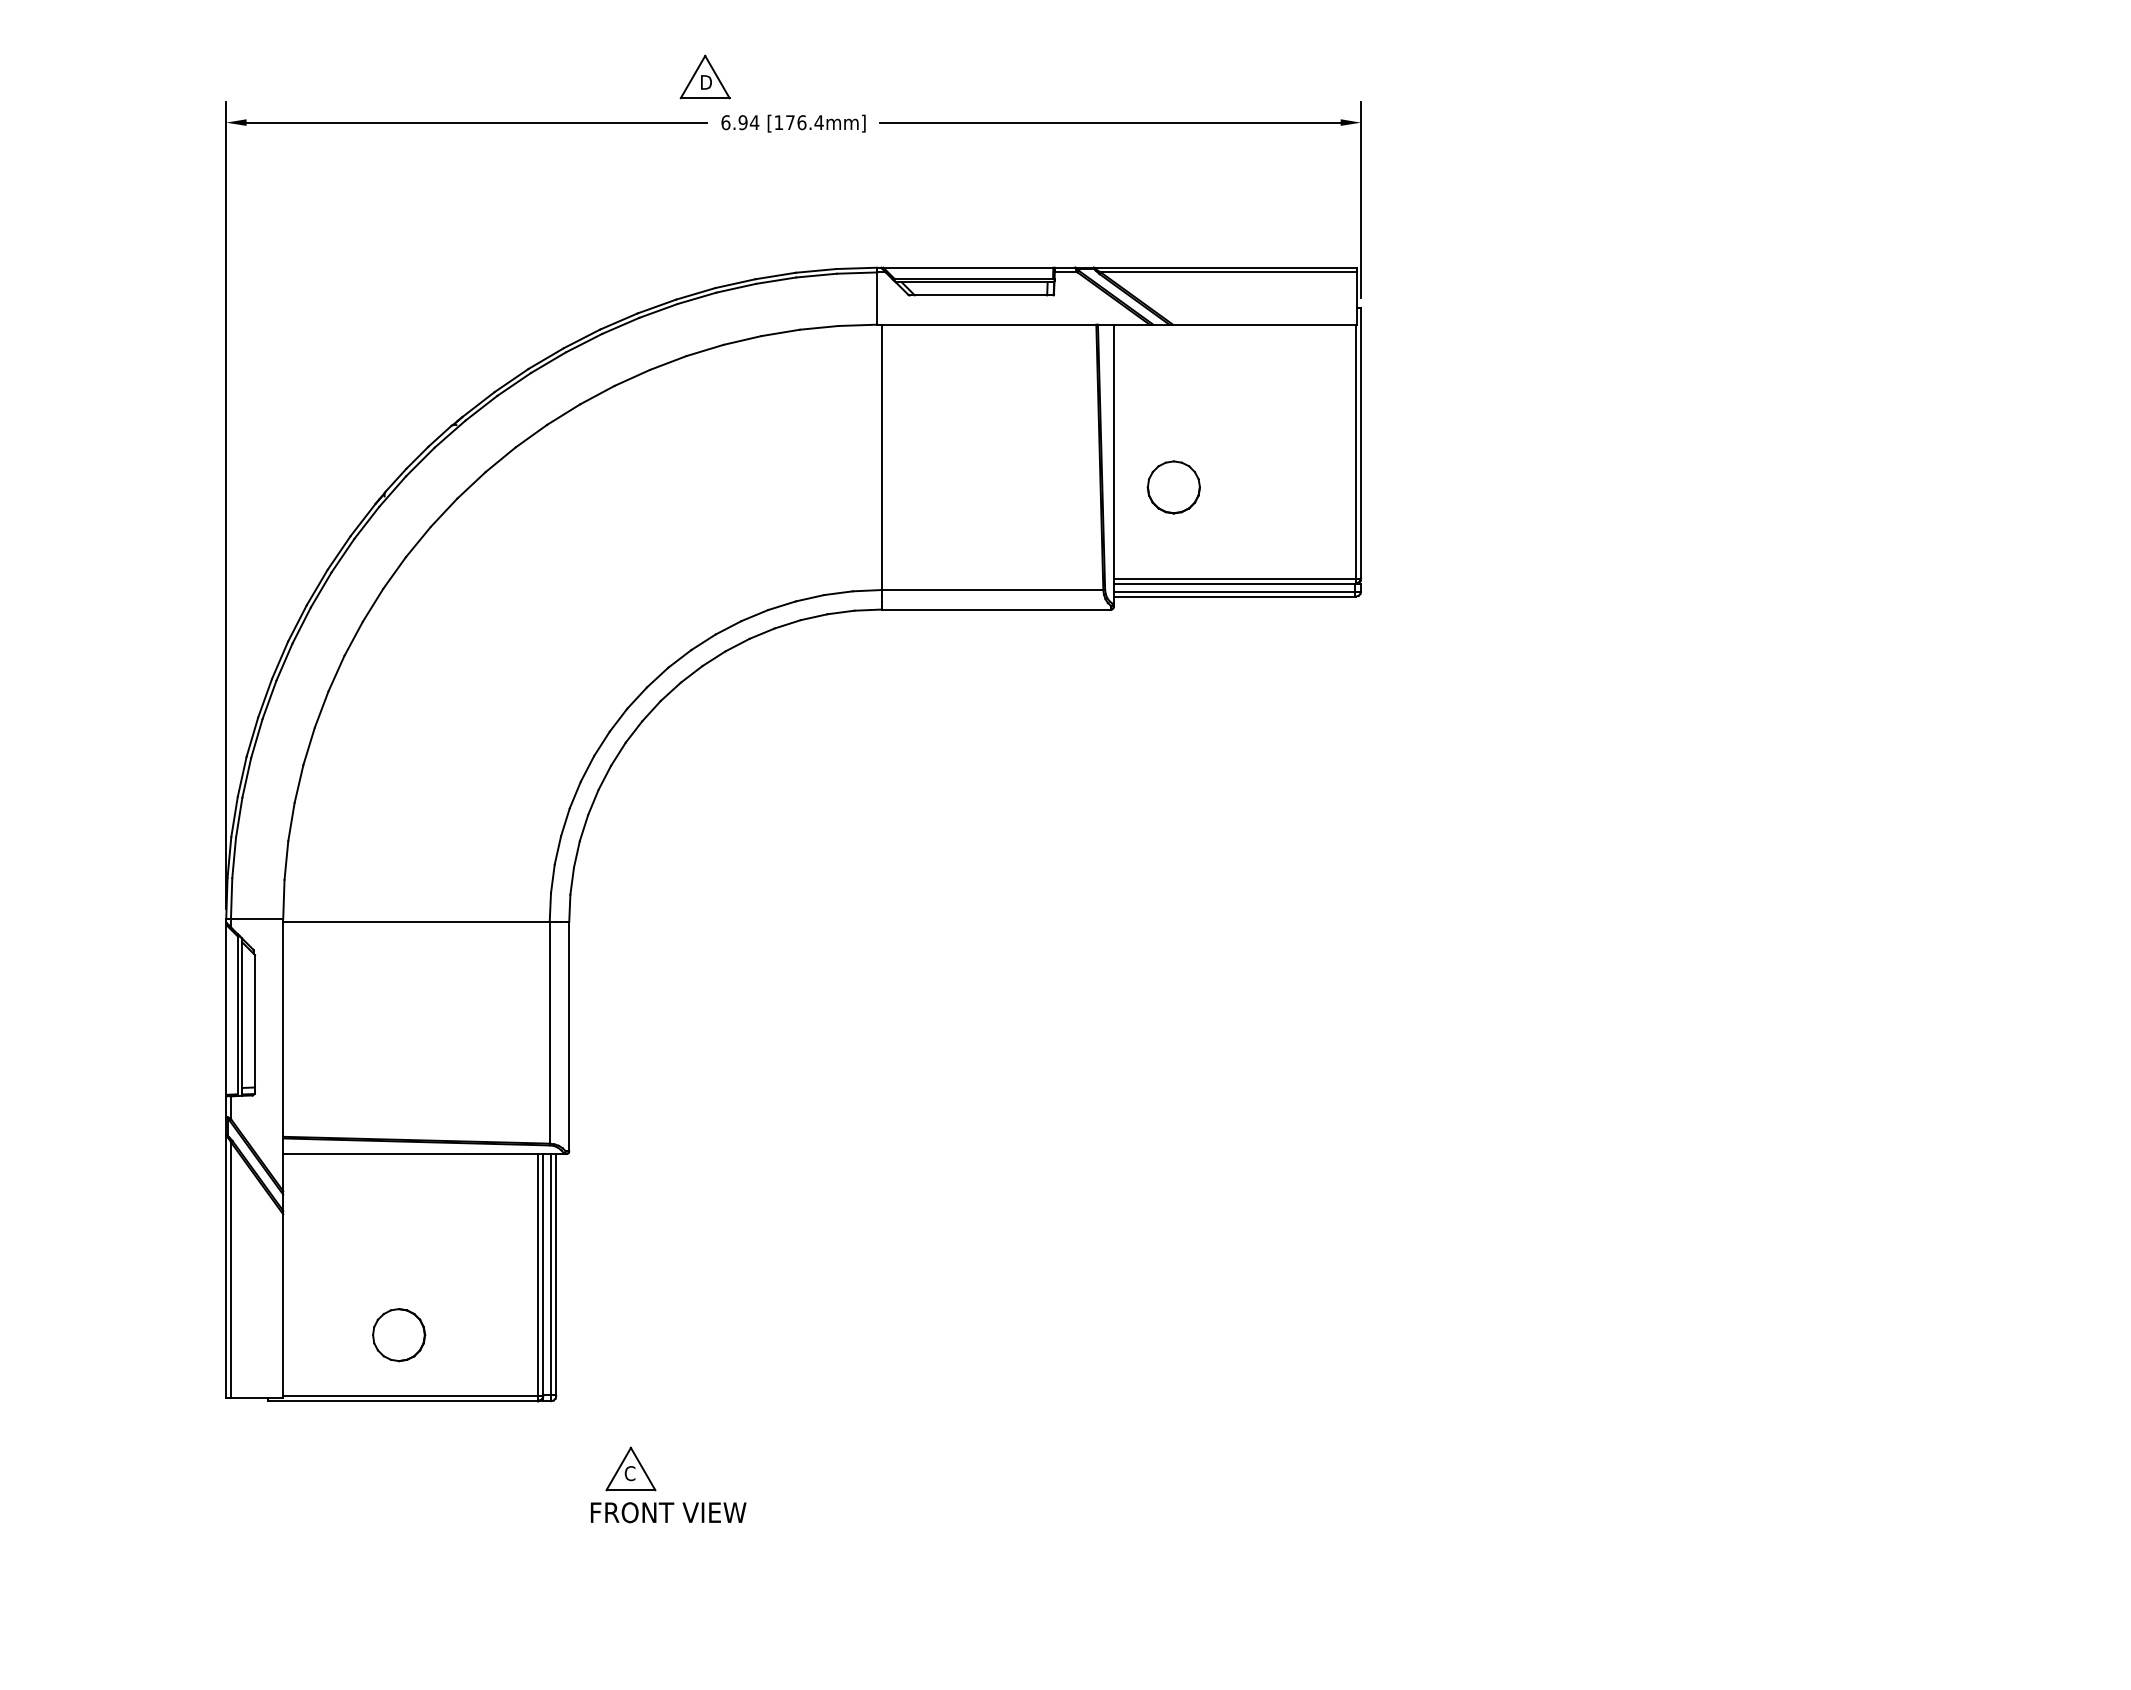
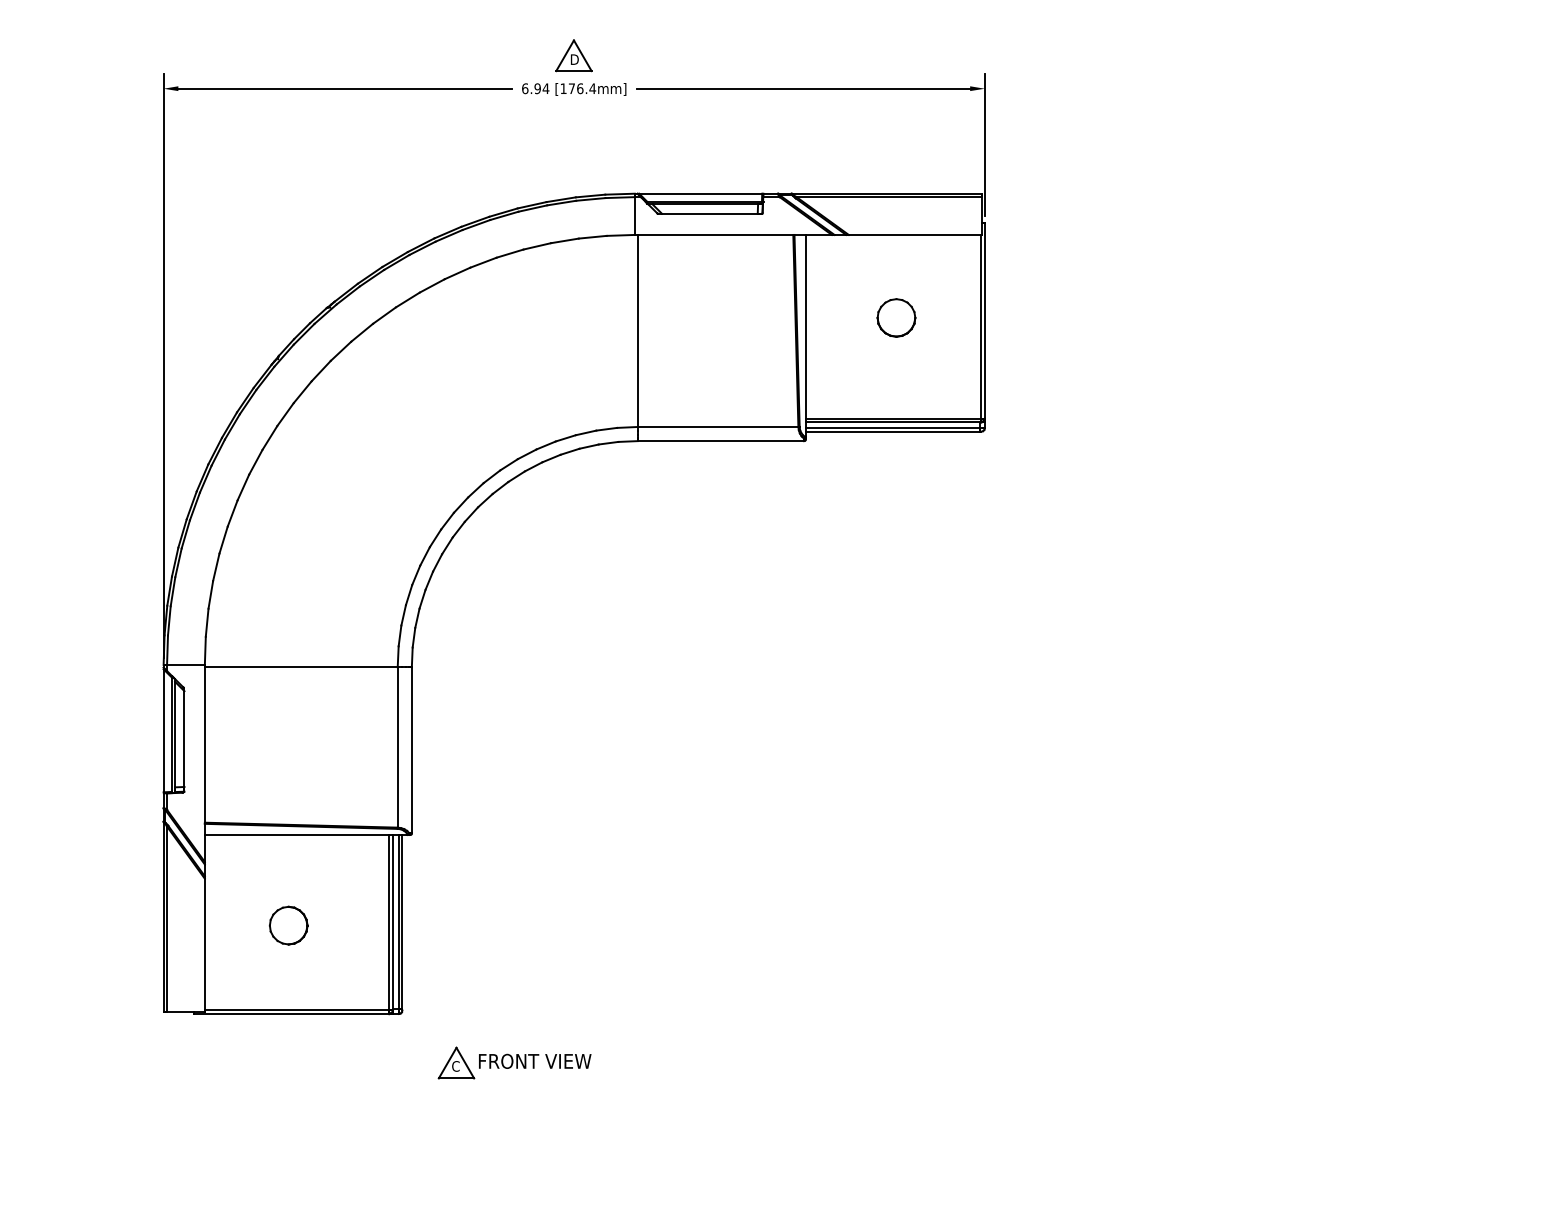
part: (704, 76) -> (573, 55), moved
part: (1173, 487) -> (896, 318), moved
part: (399, 1335) -> (289, 925), moved
text: (668, 1512) -> (535, 1061), moved

